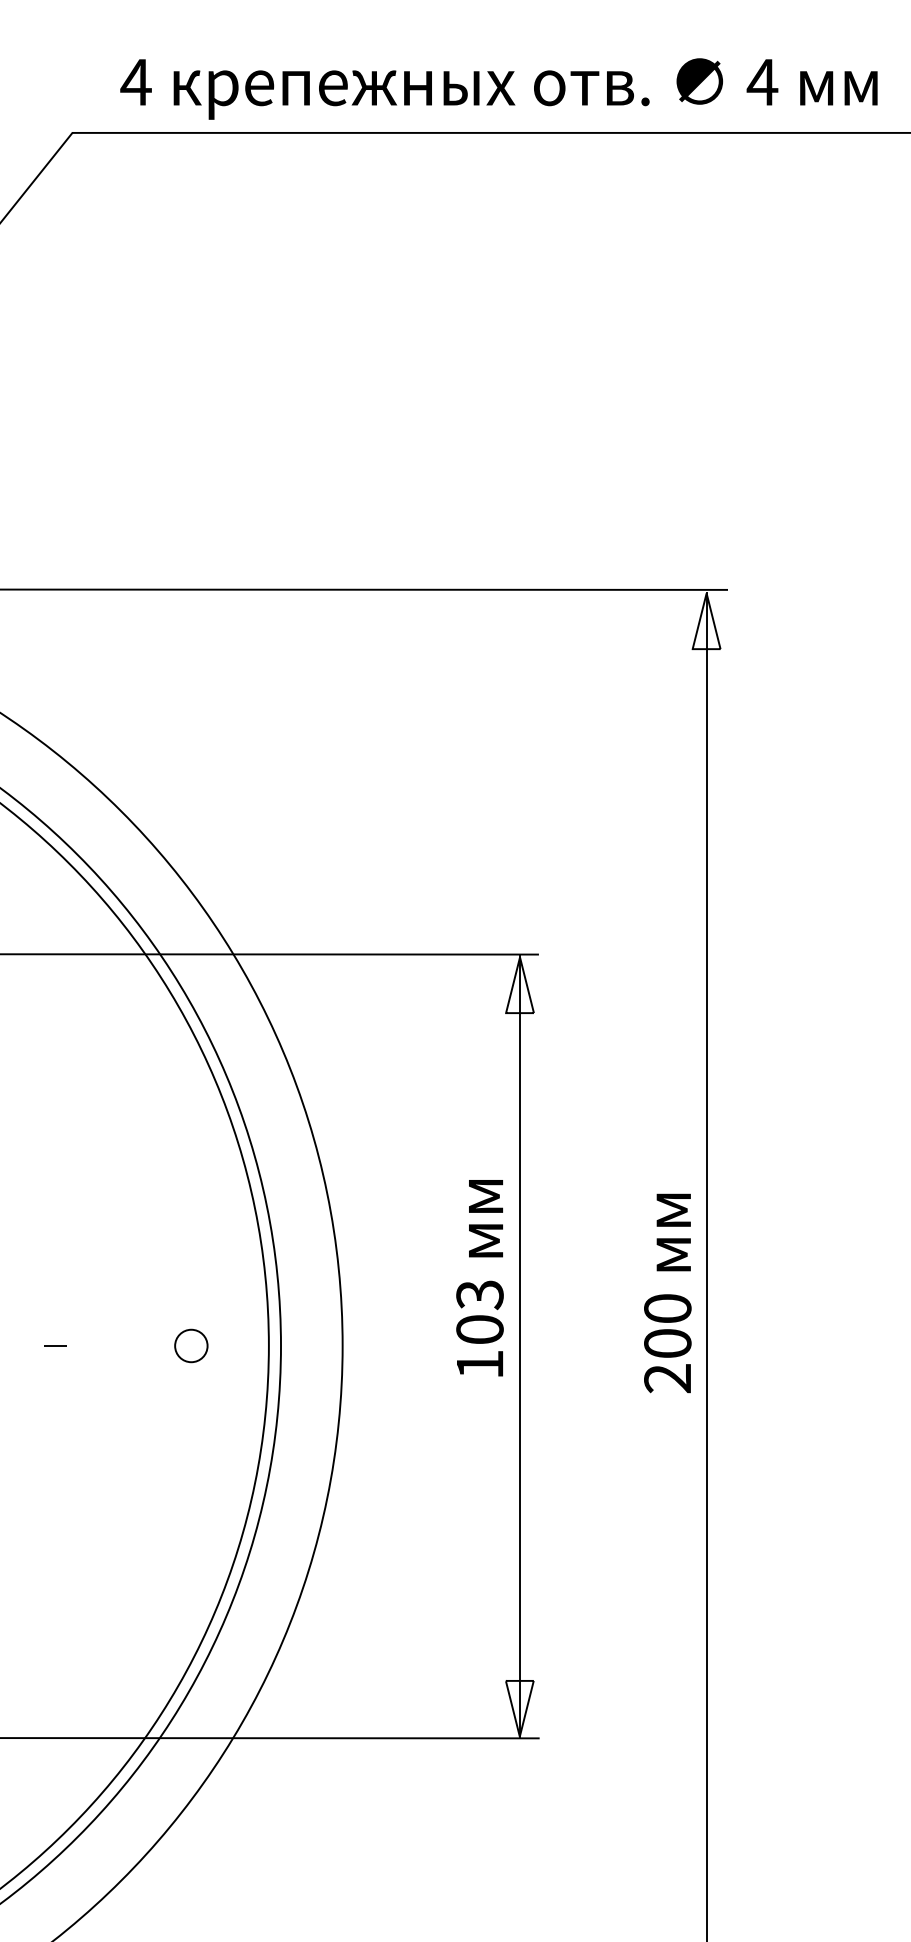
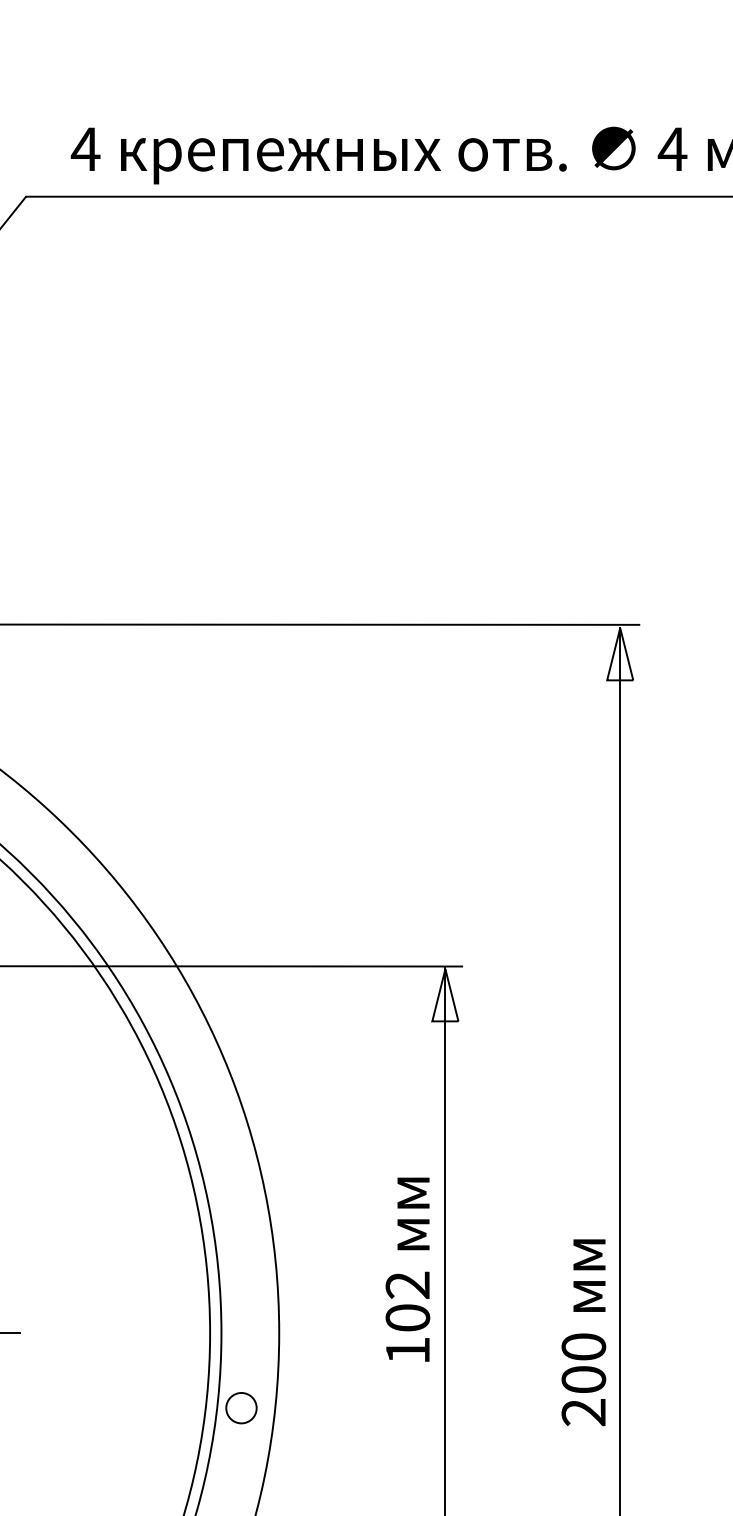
text: (667, 1293) -> (583, 1332), moved
text: (479, 1295) -> (407, 1285), 103 -> 102
part: (191, 1345) -> (241, 1407), moved

